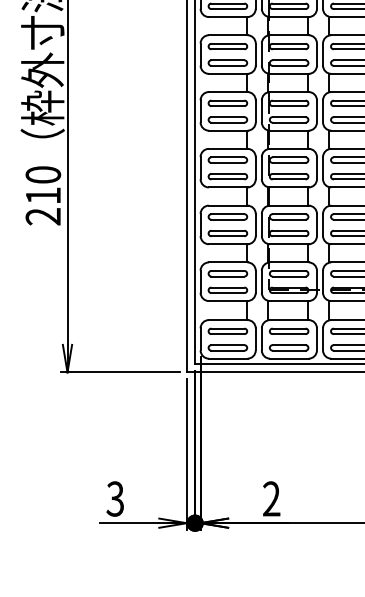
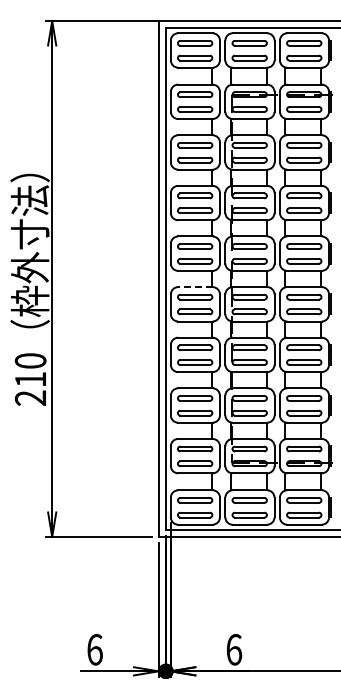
line: (227, 92) -> (194, 287), solid -> dashed
text: (114, 498) -> (94, 649), 3 -> 6
text: (272, 498) -> (234, 649), 2 -> 6

